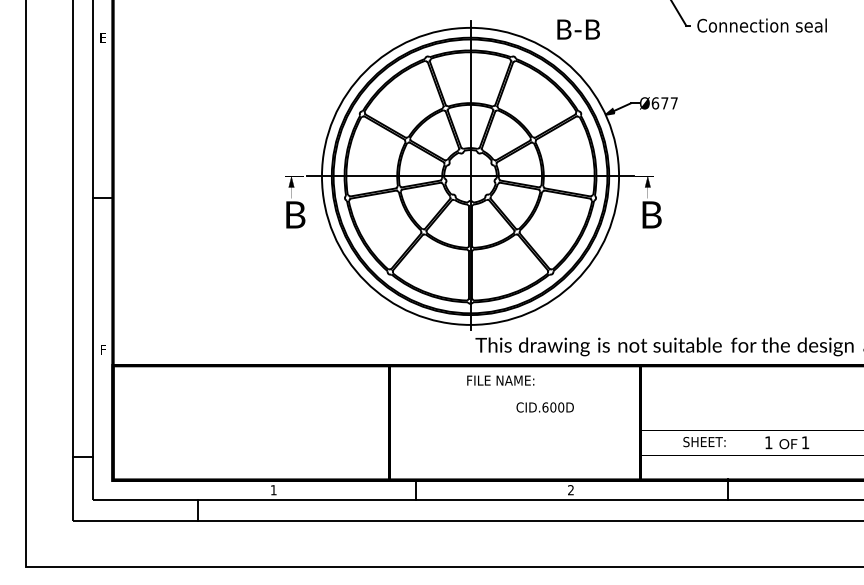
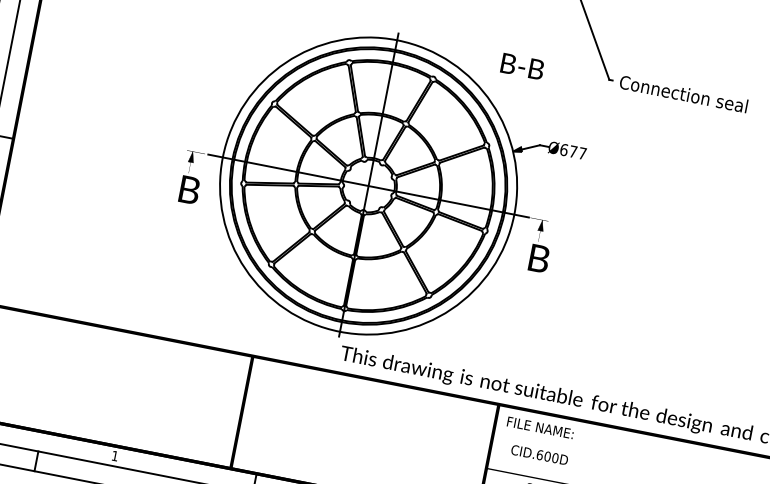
text: (578, 29) -> (522, 66), moved
text: (500, 380) -> (540, 427), moved
text: (544, 407) -> (538, 454), moved

